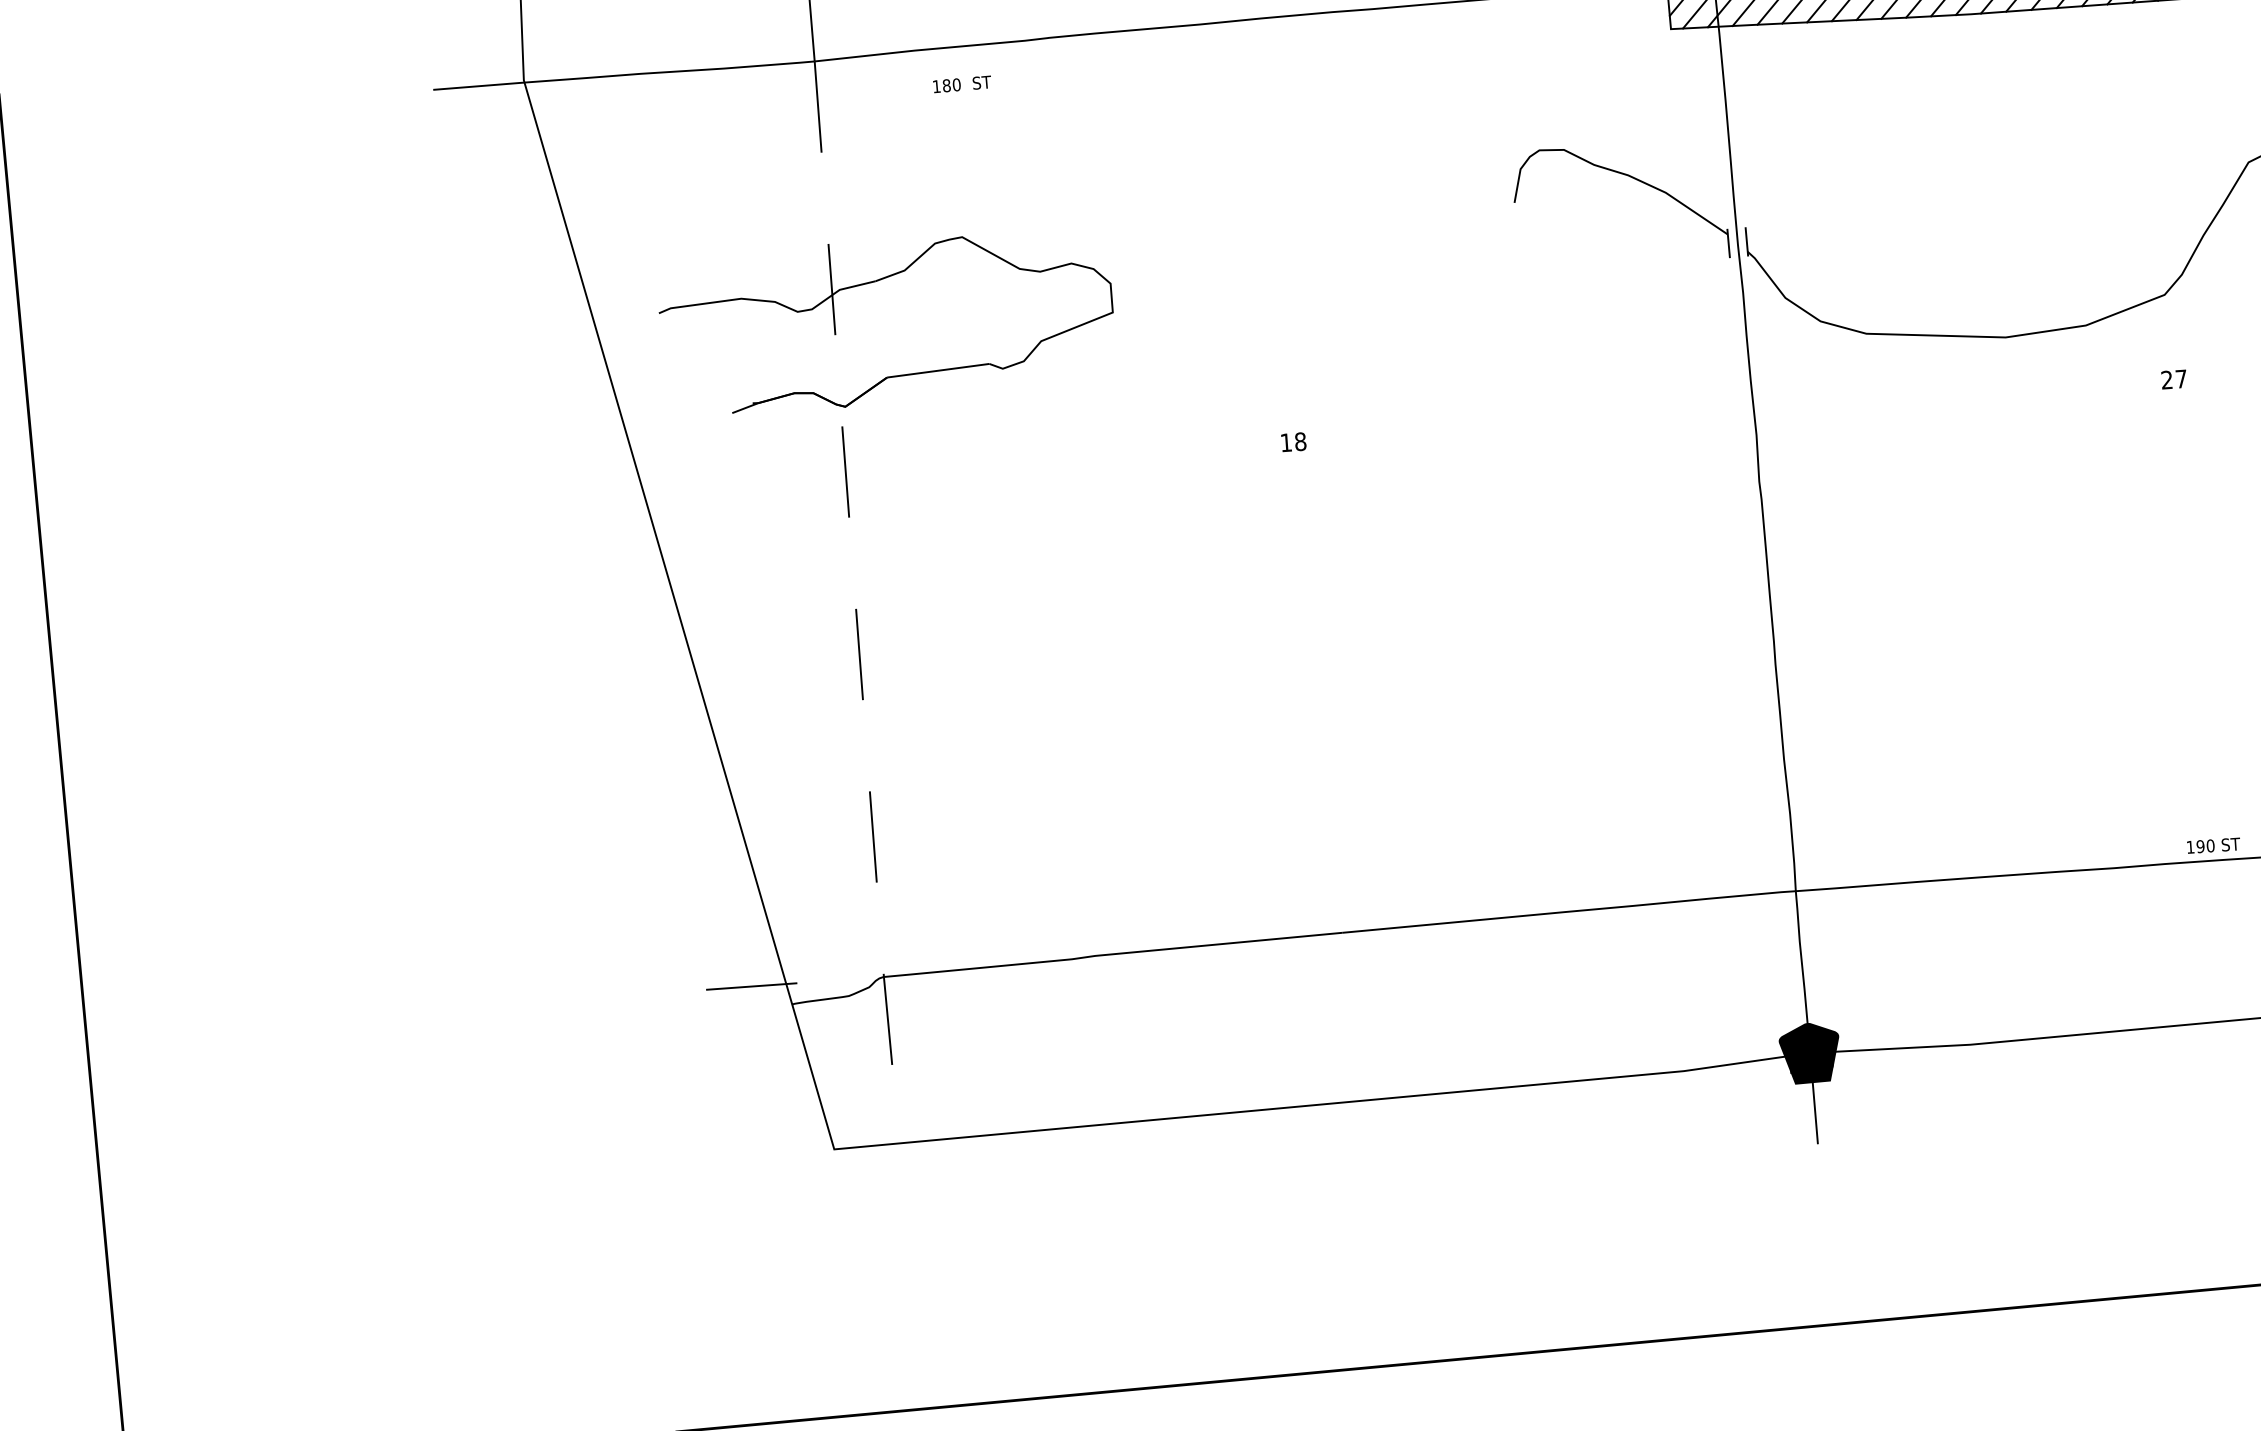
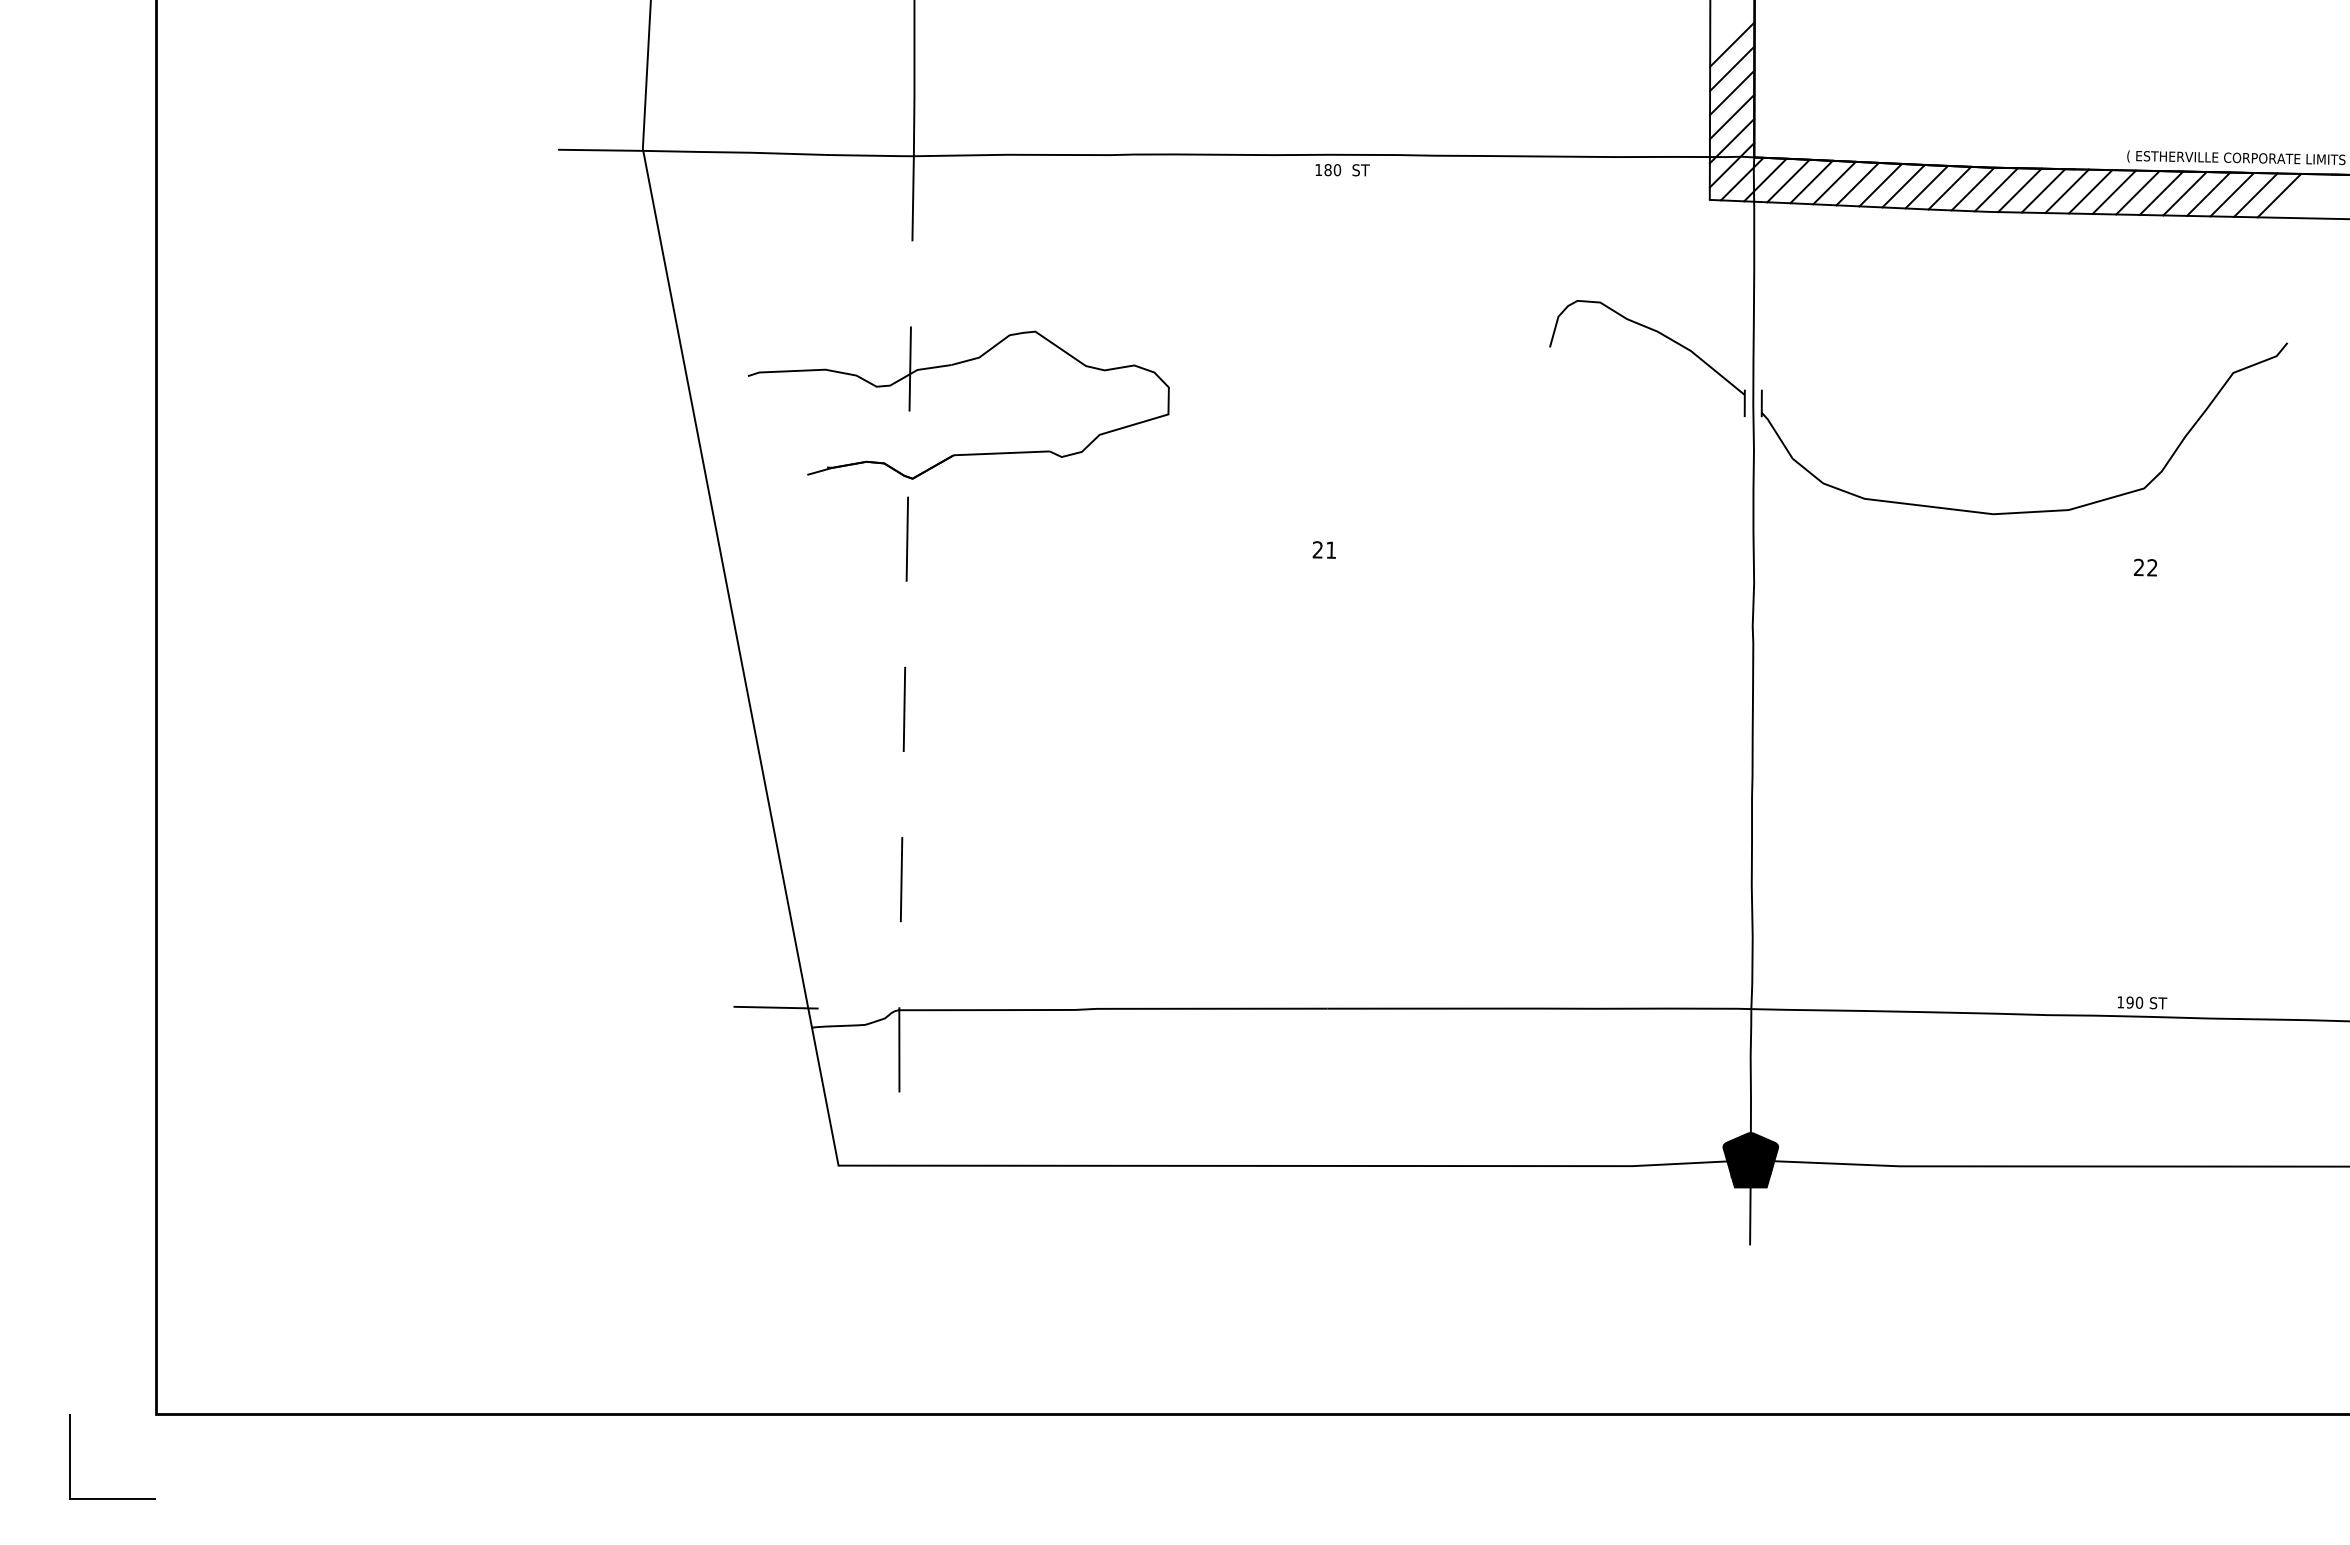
text: (962, 84) -> (1342, 170), moved
text: (2181, 378) -> (2152, 567), 27 -> 22
text: (1293, 441) -> (1324, 549), 18 -> 21

